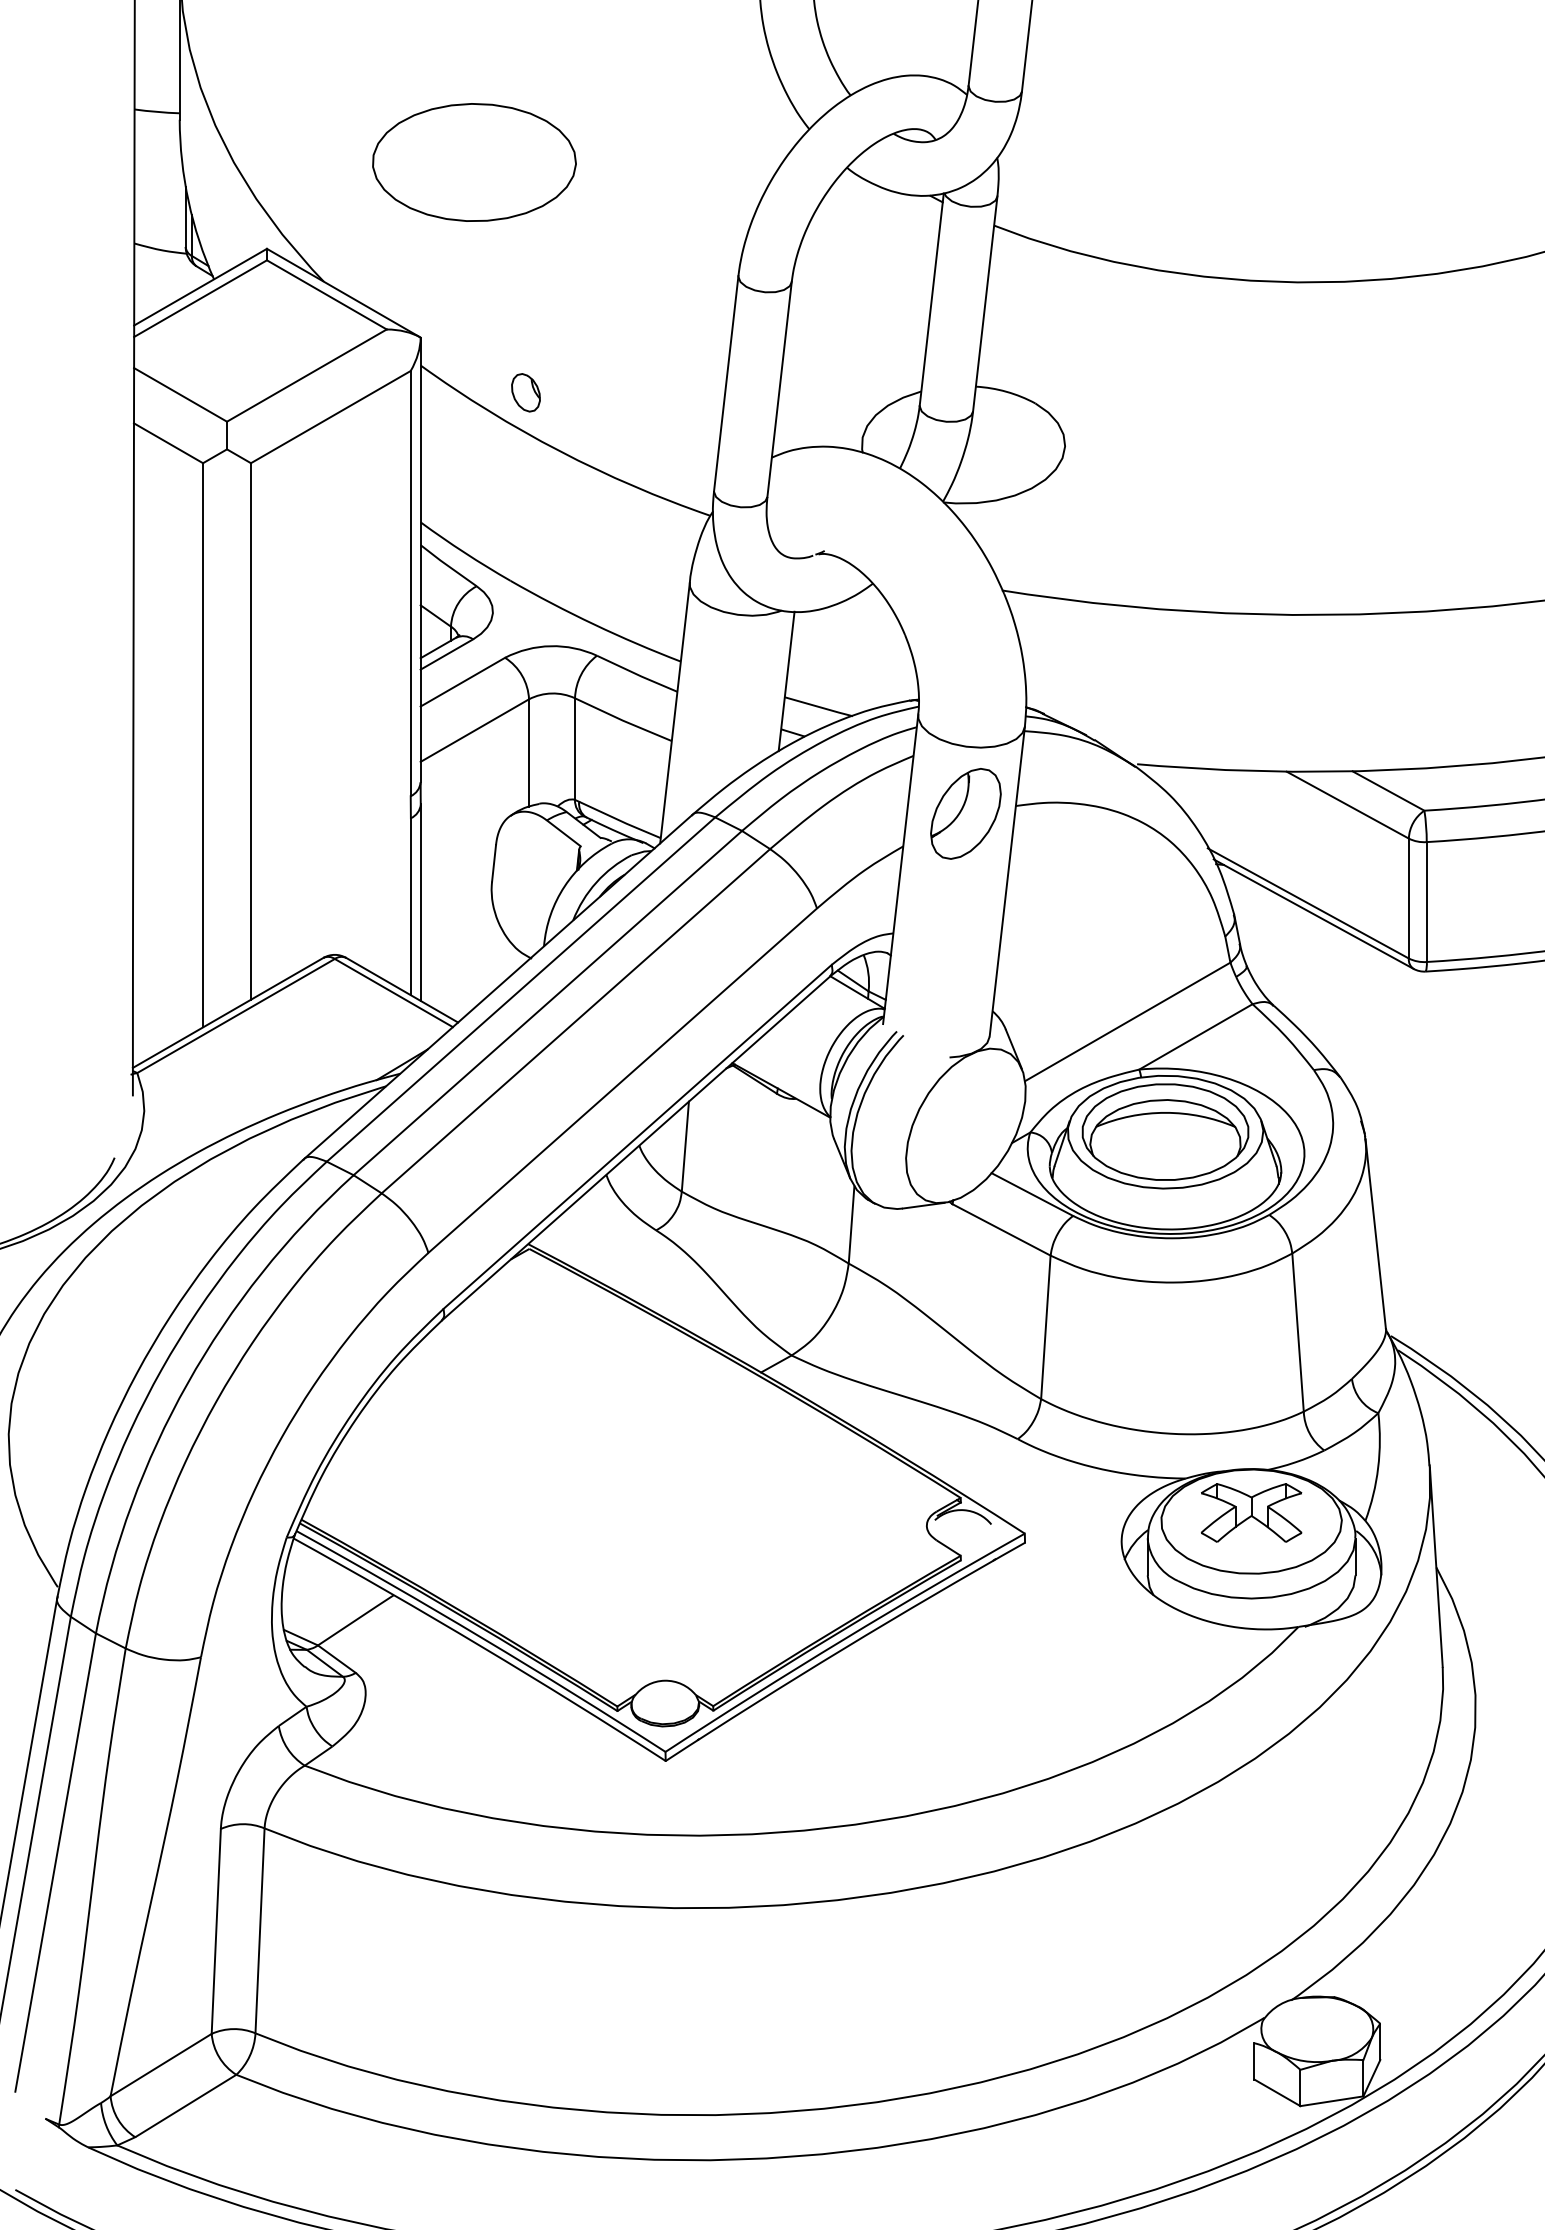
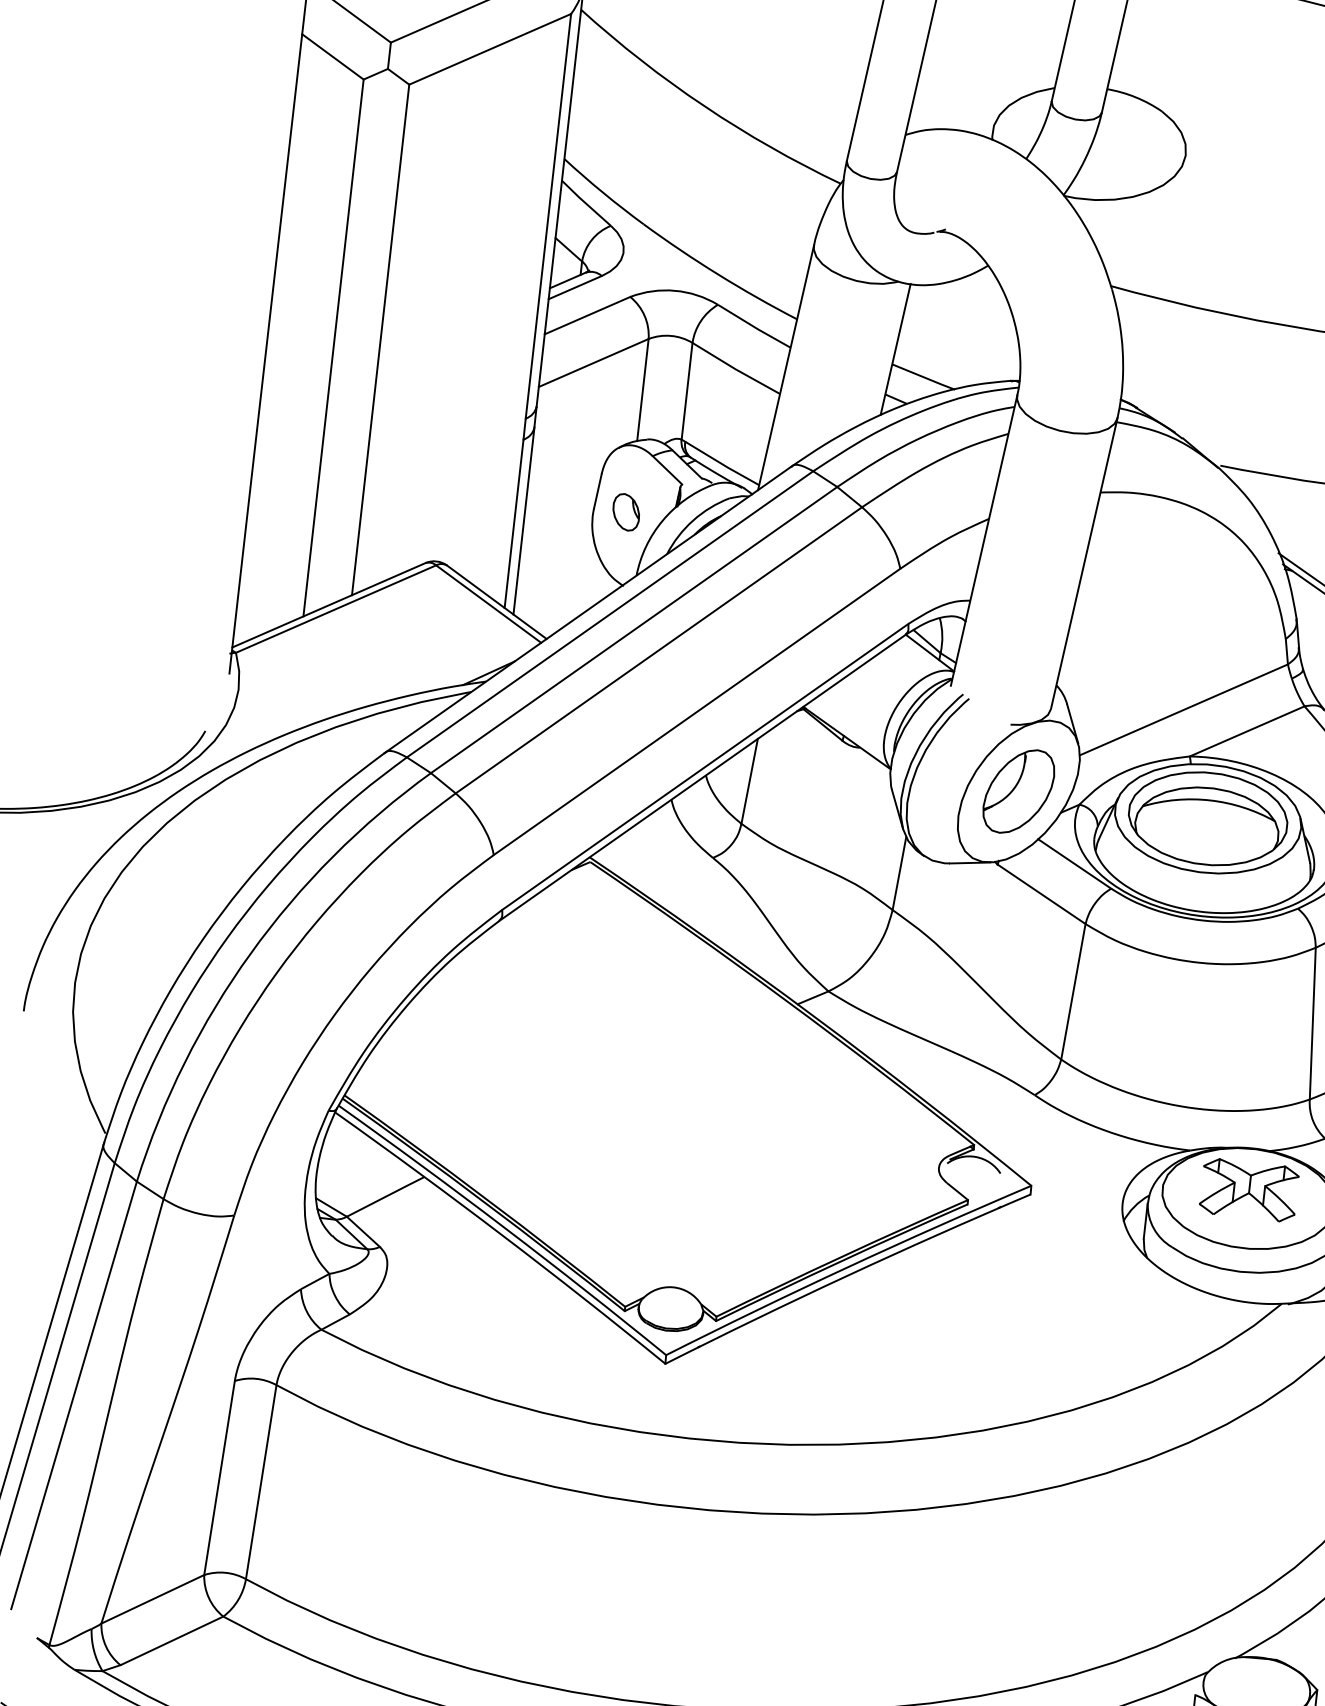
part: (525, 392) -> (625, 511), moved
part: (965, 813) -> (1018, 791), moved

